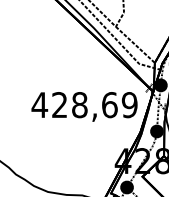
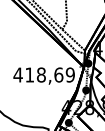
text: (59, 104) -> (29, 74), 428,69 -> 418,69

